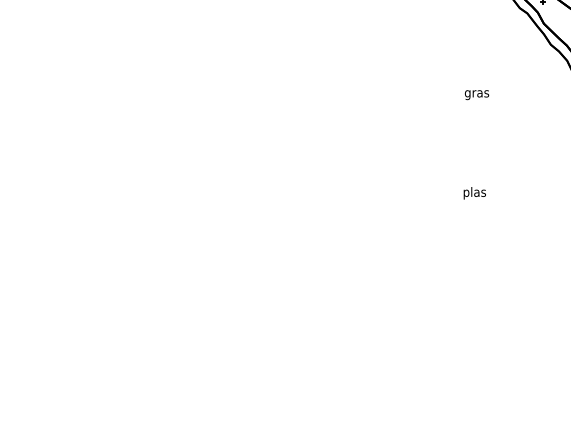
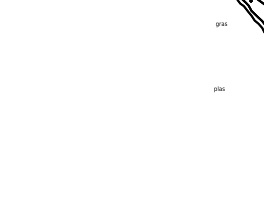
text: (476, 94) -> (221, 24), moved

